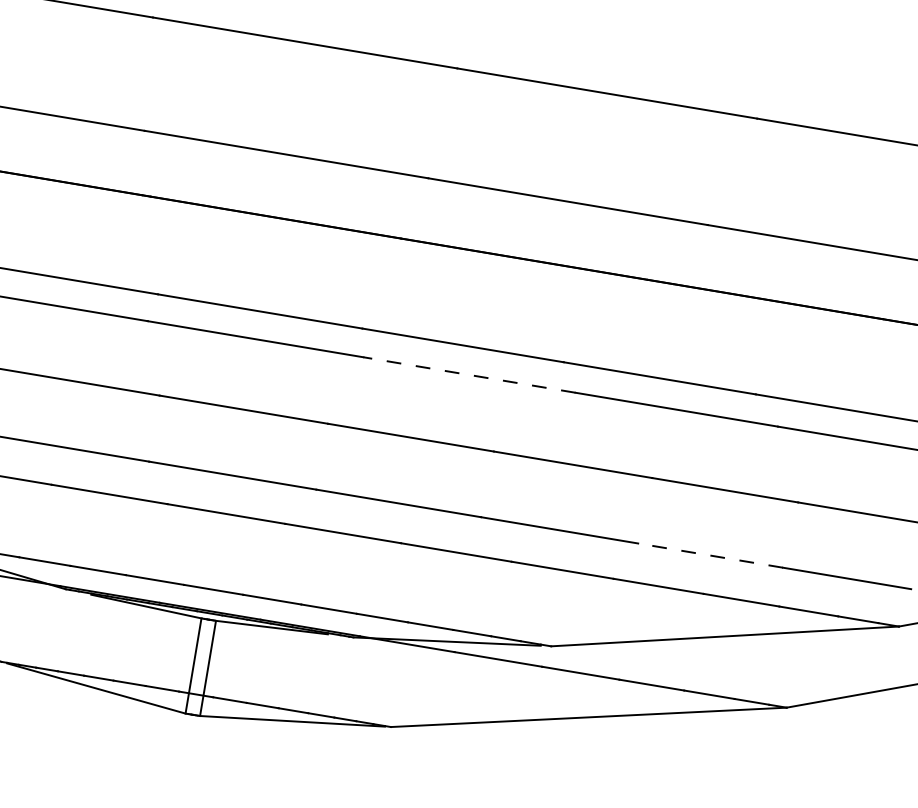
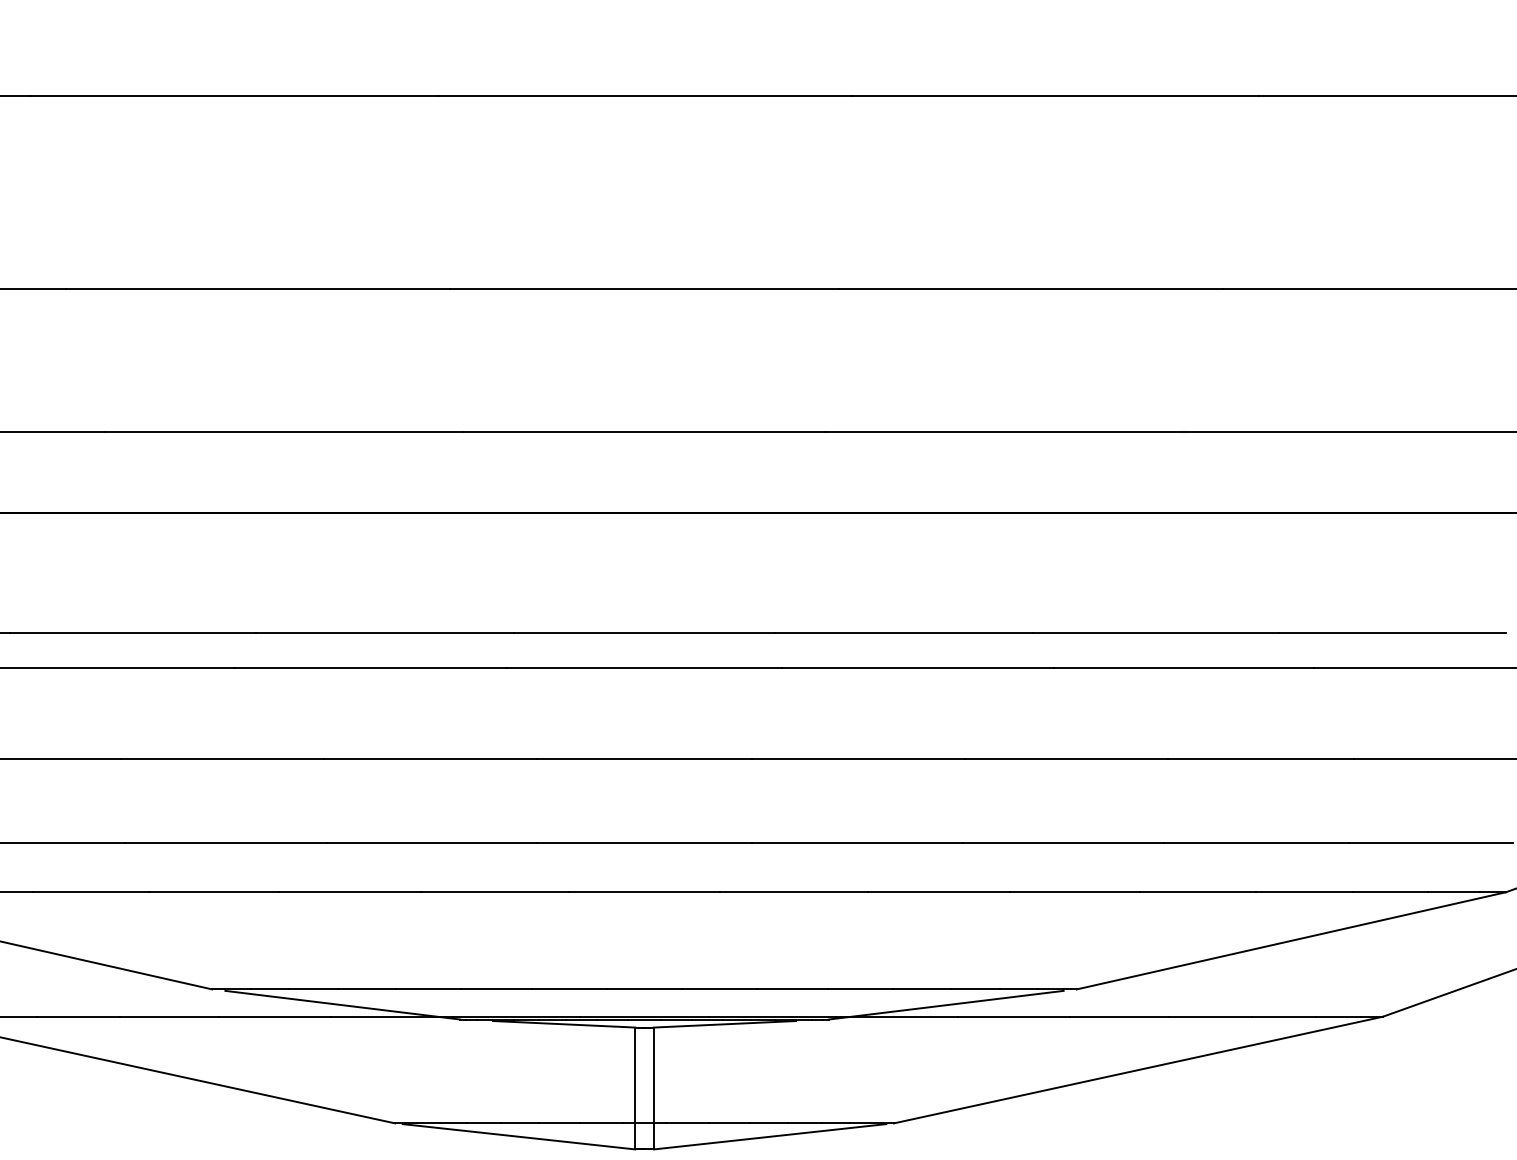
line: (469, 375) -> (918, 668), dashed -> solid
line: (710, 555) -> (1256, 843), dashed -> solid

